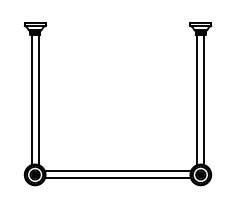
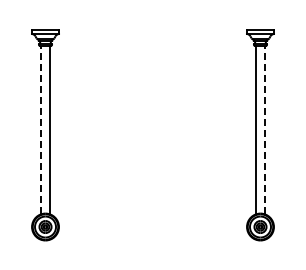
line: (31, 99) -> (40, 129), solid -> dashed
line: (204, 99) -> (265, 129), solid -> dashed
line: (117, 171) -> (152, 222), removed
line: (117, 178) -> (152, 231), removed

